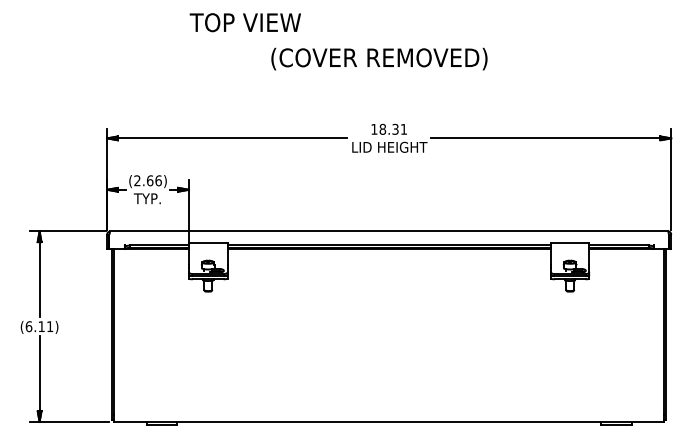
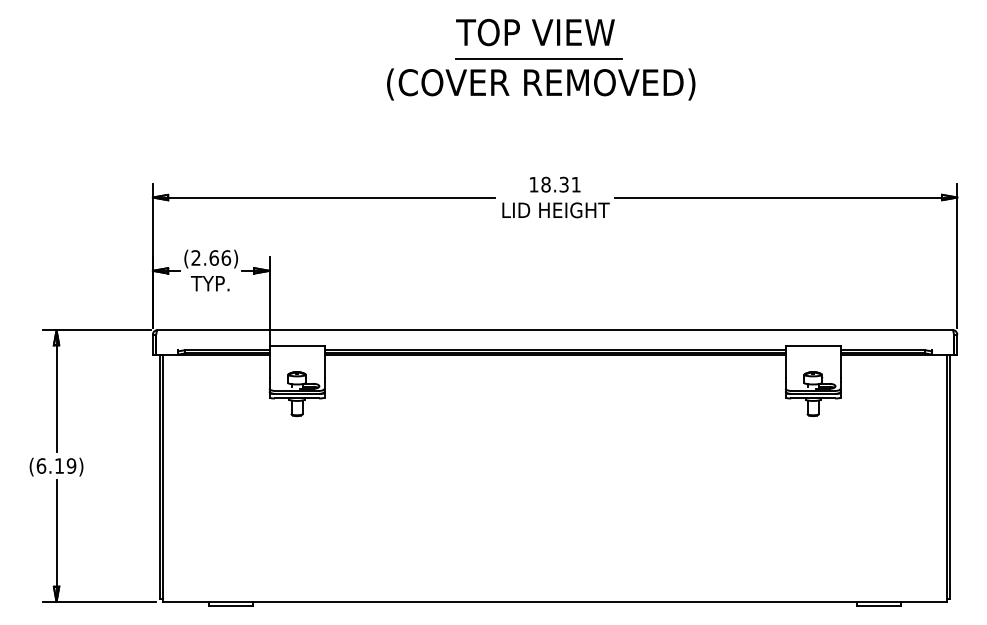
text: (244, 22) -> (534, 32), moved
line: (377, 40) -> (538, 57), added
text: (49, 326) -> (70, 465), (6.11) -> (6.19)

